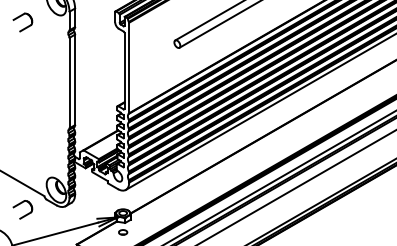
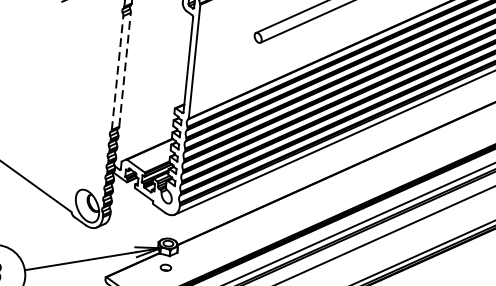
line: (75, 79) -> (125, 69), solid -> dashed
line: (69, 82) -> (117, 72), solid -> dashed
part: (22, 209) -> (42, 226), removed

